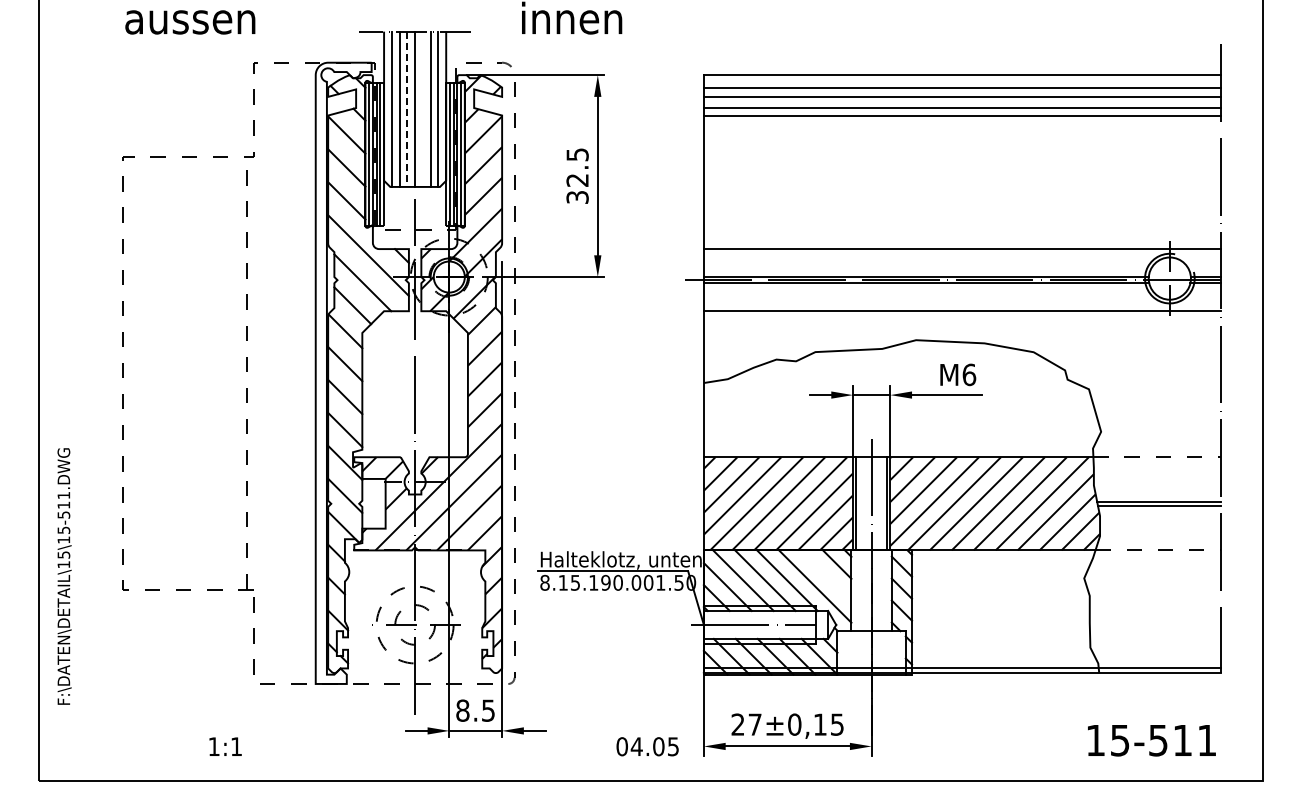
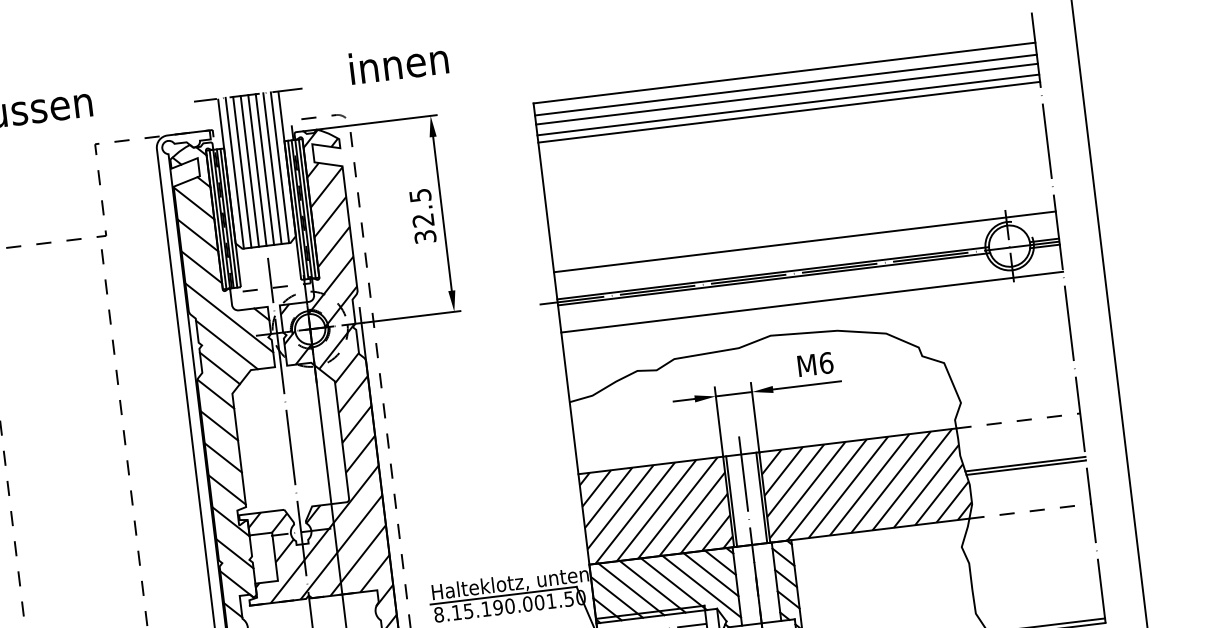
line: (422, 108) -> (264, 168), added
line: (407, 109) -> (249, 171), dashed -> solid
line: (825, 575) -> (710, 574), added

